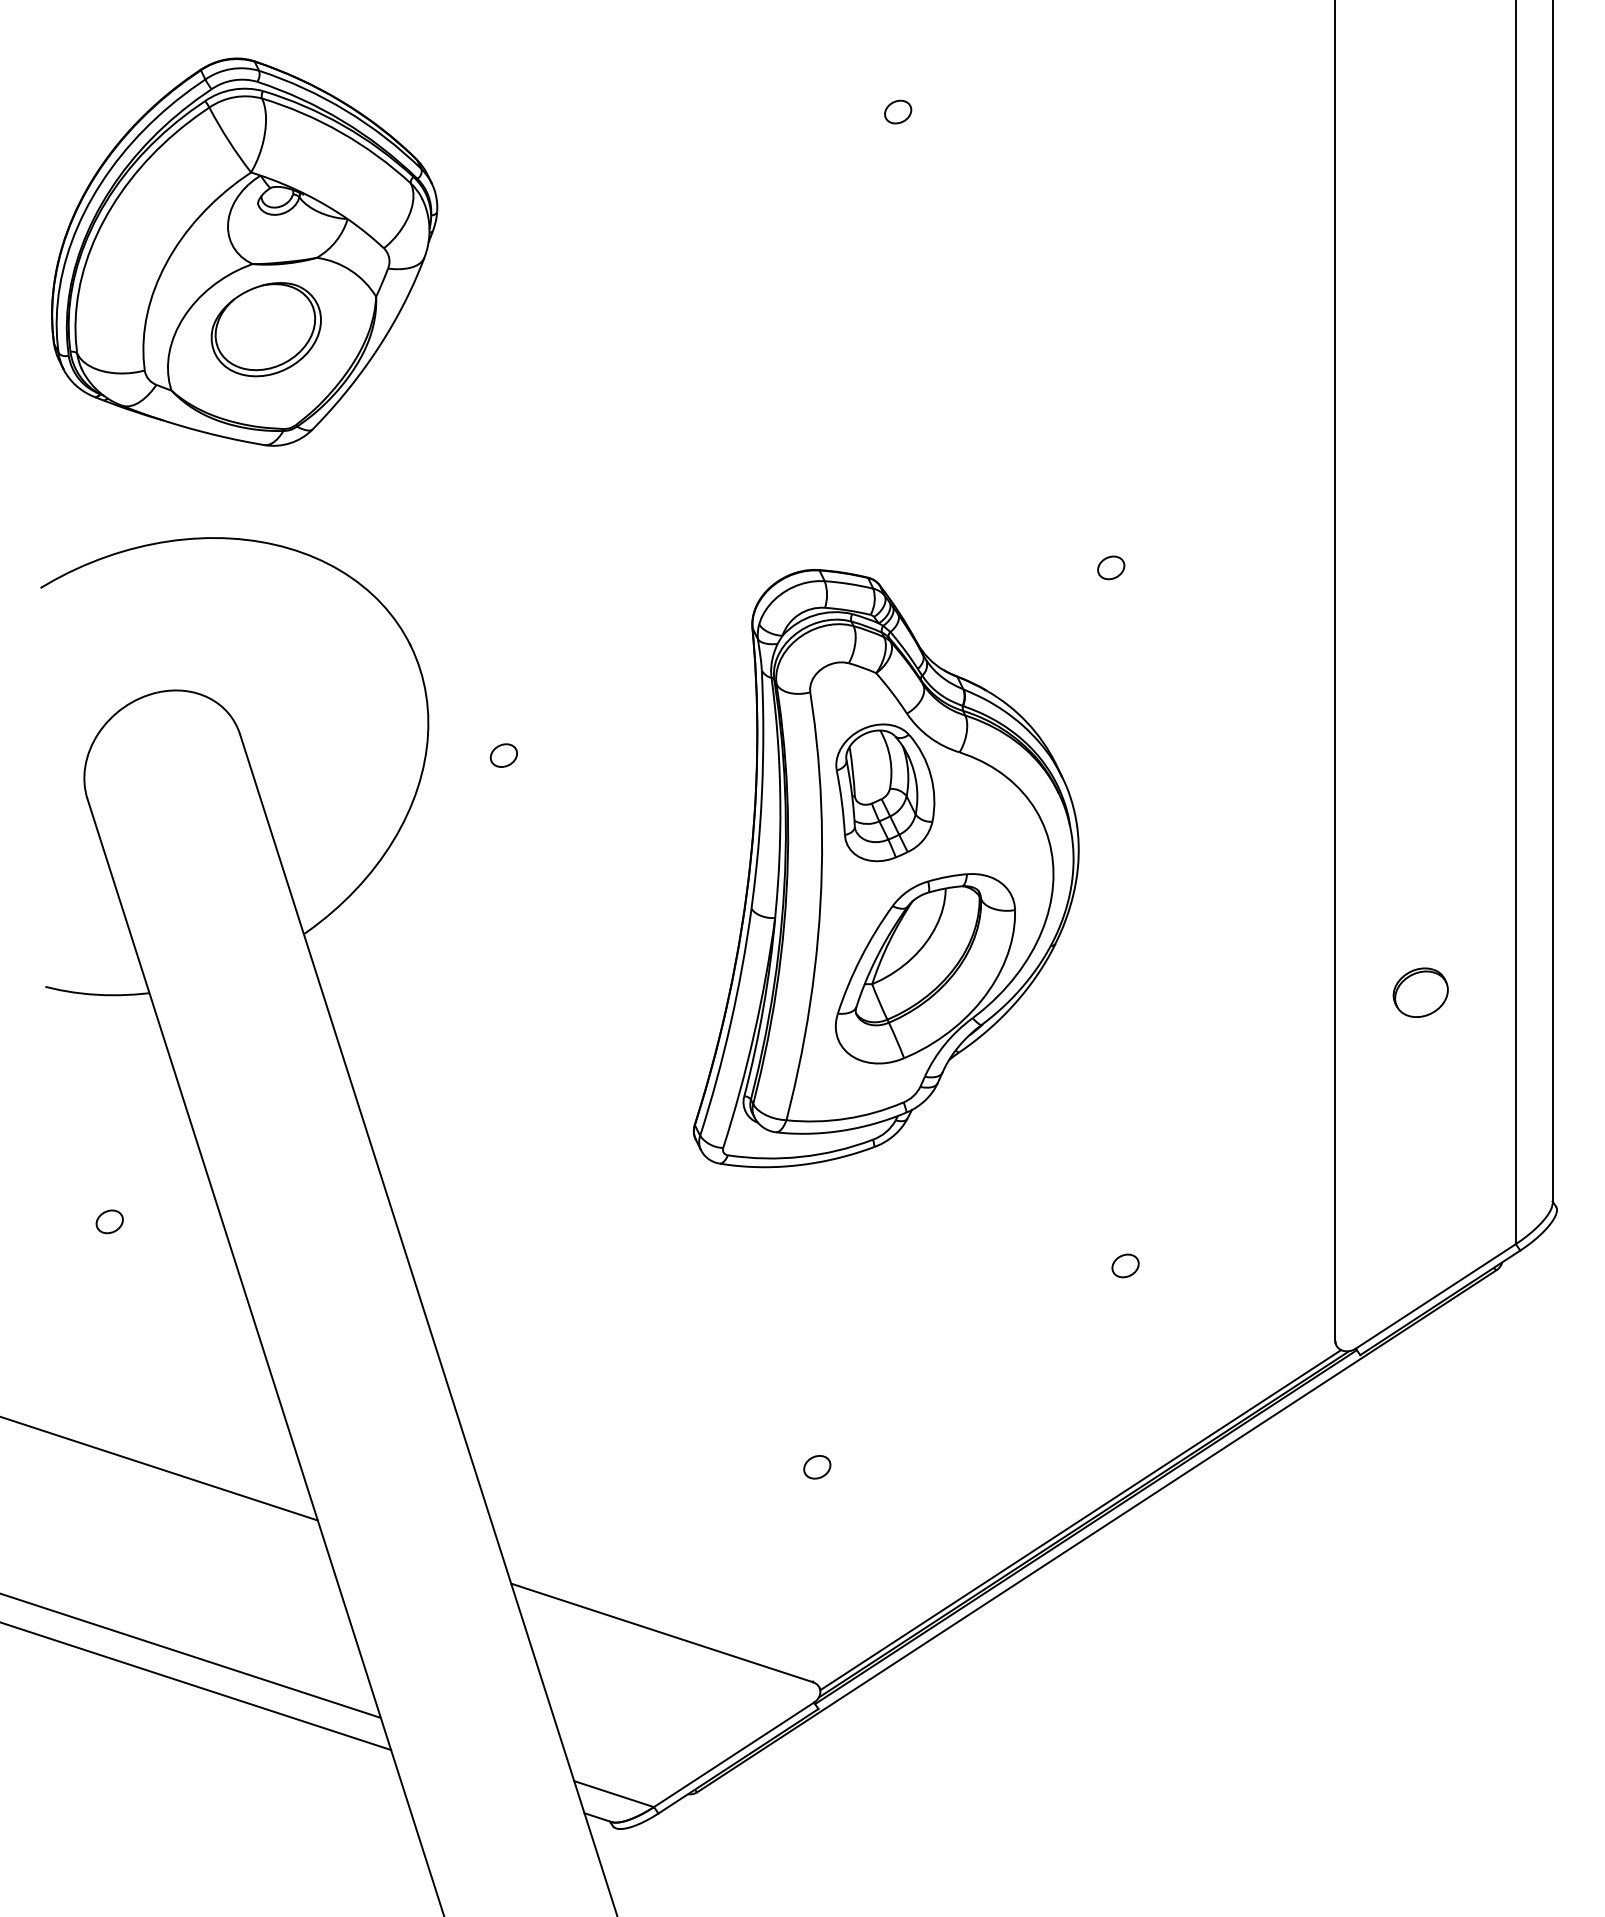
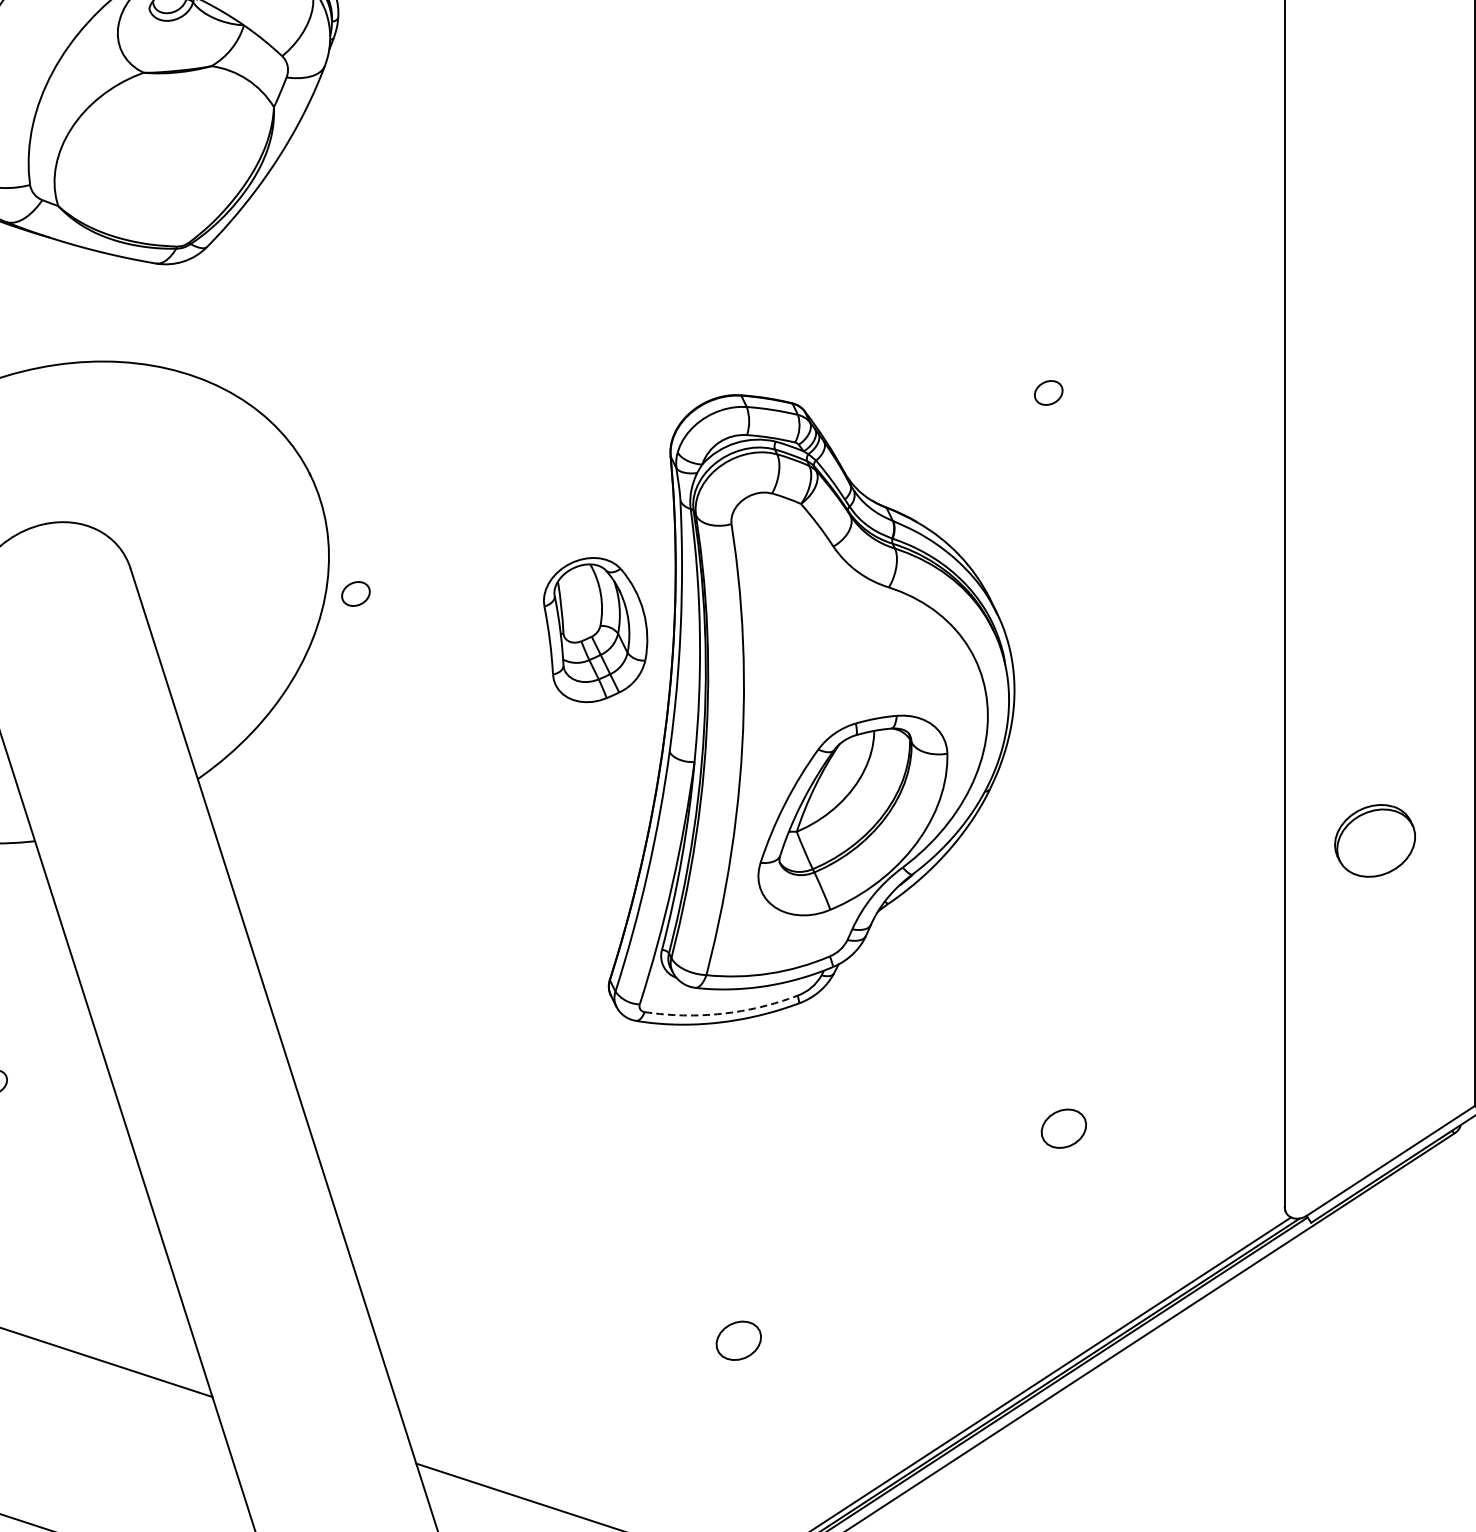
part: (265, 329) -> (157, 141), removed
part: (503, 755) -> (355, 593), moved
part: (885, 792) -> (595, 629), moved
part: (1420, 992) -> (1374, 840), size x1.4
arc: (801, 1156) -> (722, 1013), solid -> dashed
part: (1125, 1265) -> (1063, 1128), size x1.6
part: (817, 1467) -> (739, 1341), size x1.6

